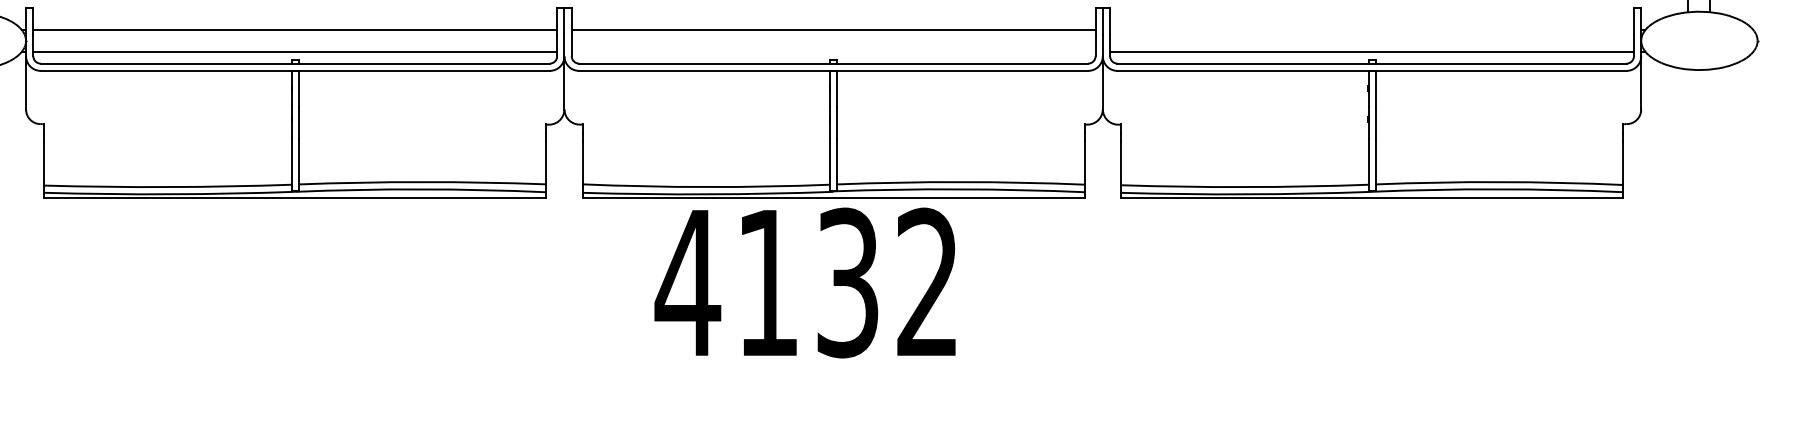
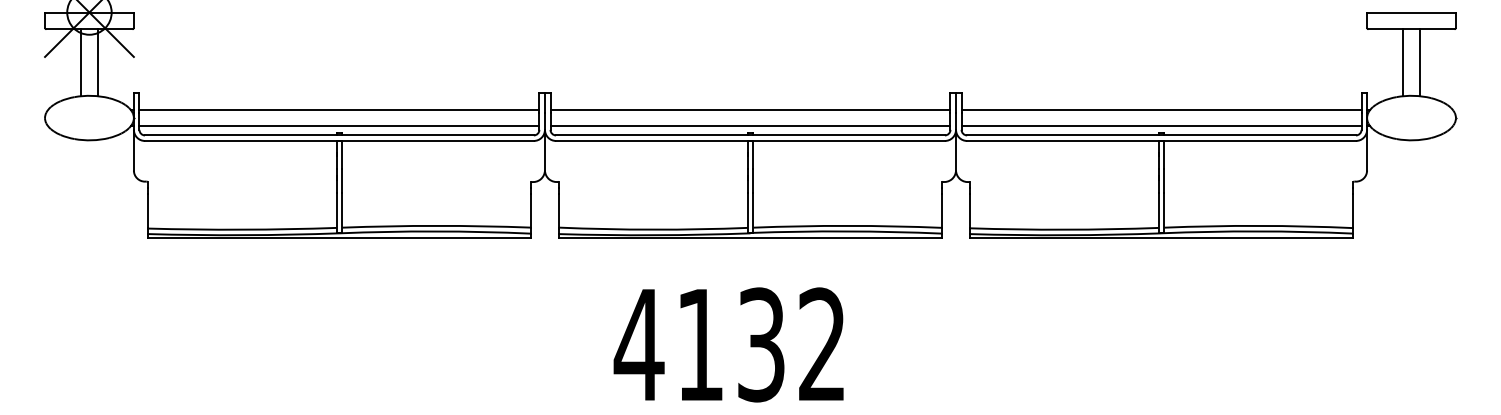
line: (1371, 29) -> (1161, 109), added
line: (833, 51) -> (750, 126), added
text: (804, 282) -> (728, 344), moved

